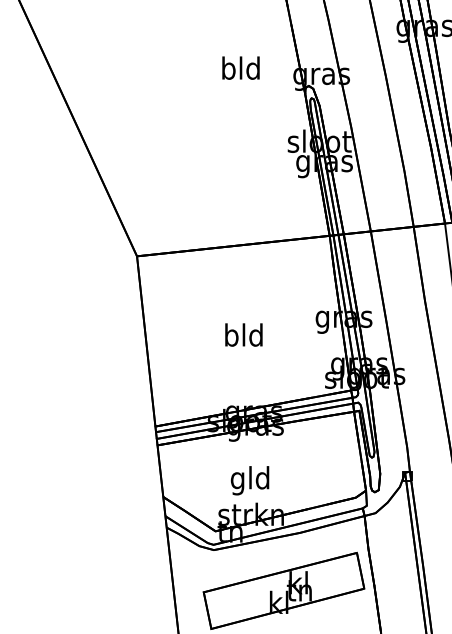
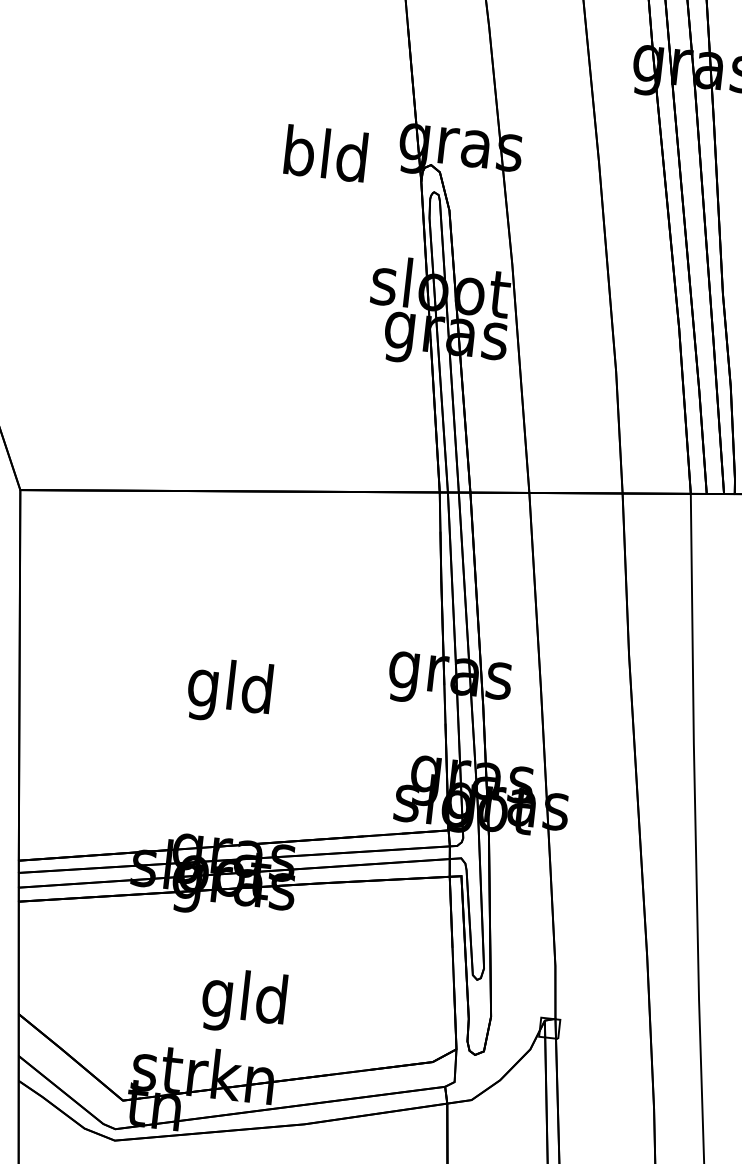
text: (240, 67) -> (325, 152), moved
text: (231, 337) -> (203, 687), bld -> gld
text: (249, 480) -> (242, 1001), moved

